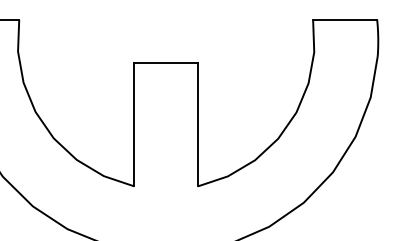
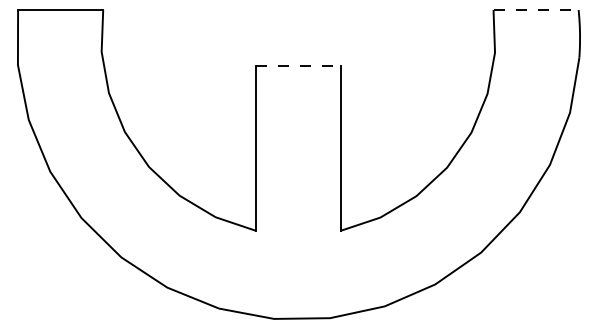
line: (345, 20) -> (536, 10), solid -> dashed
line: (166, 62) -> (298, 66), solid -> dashed

